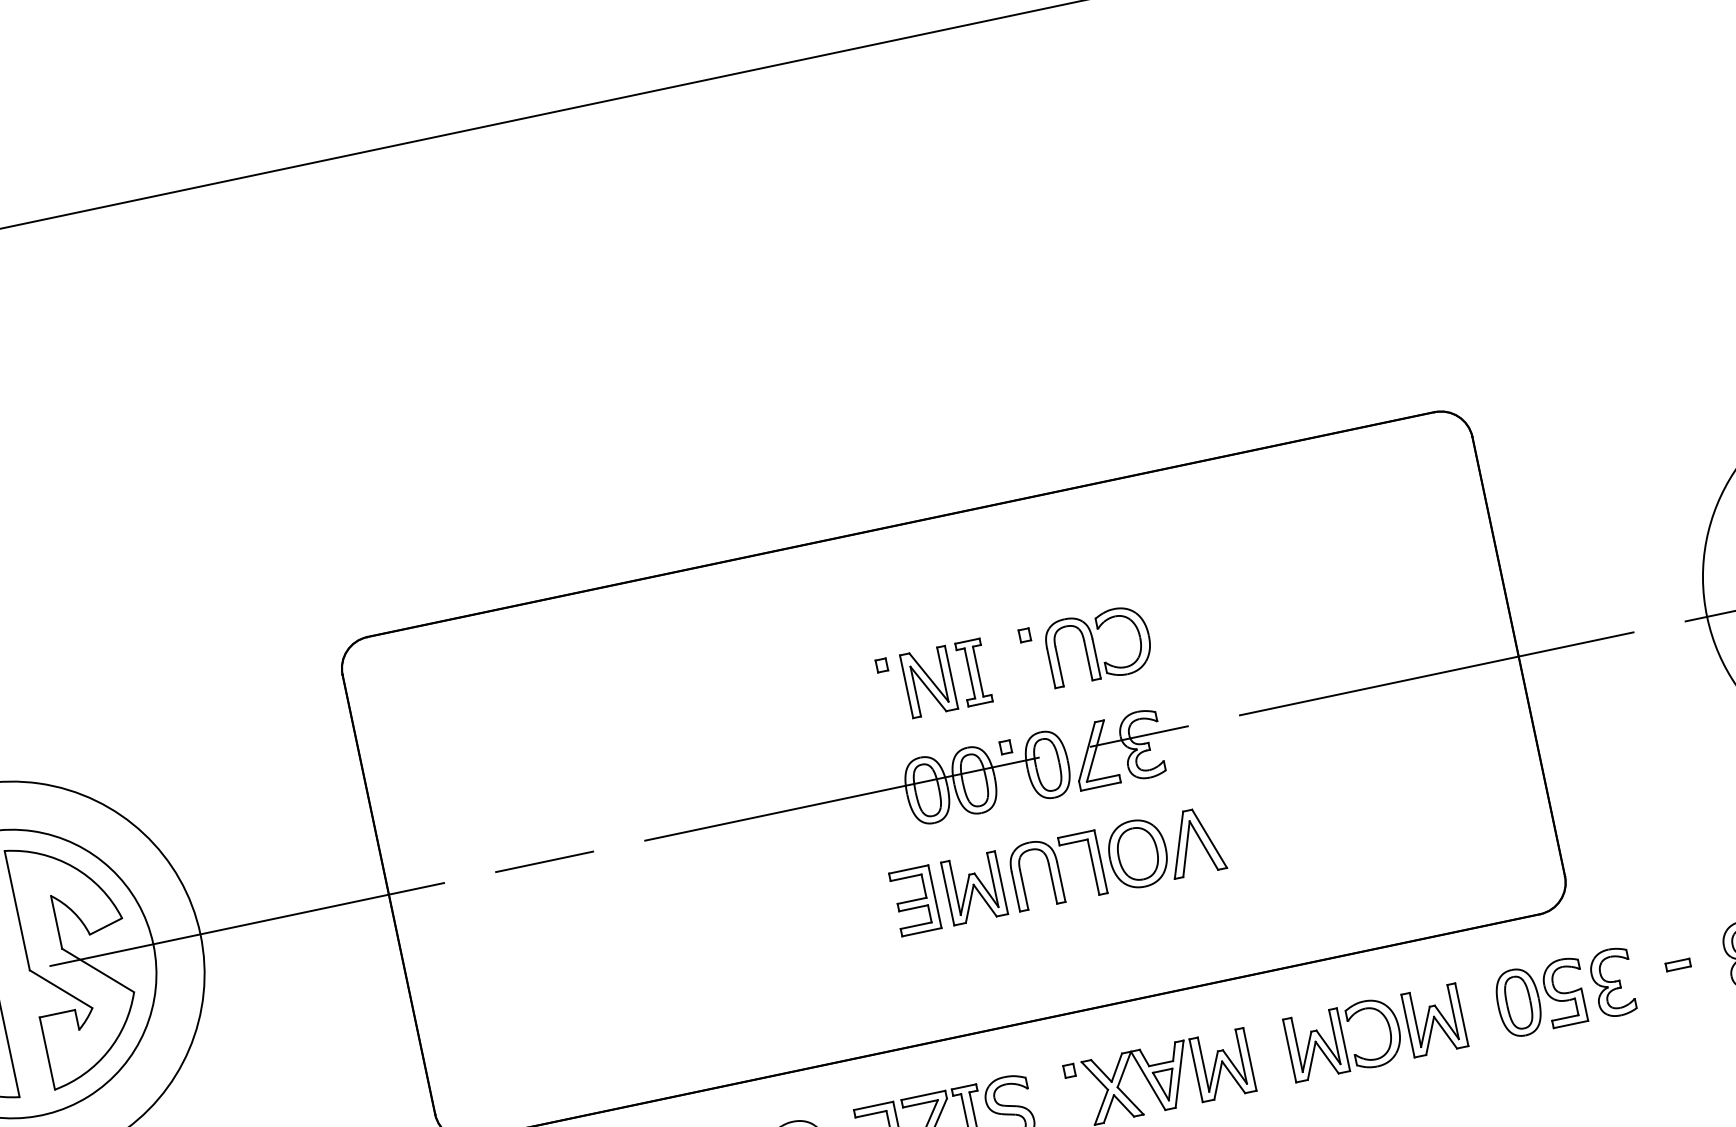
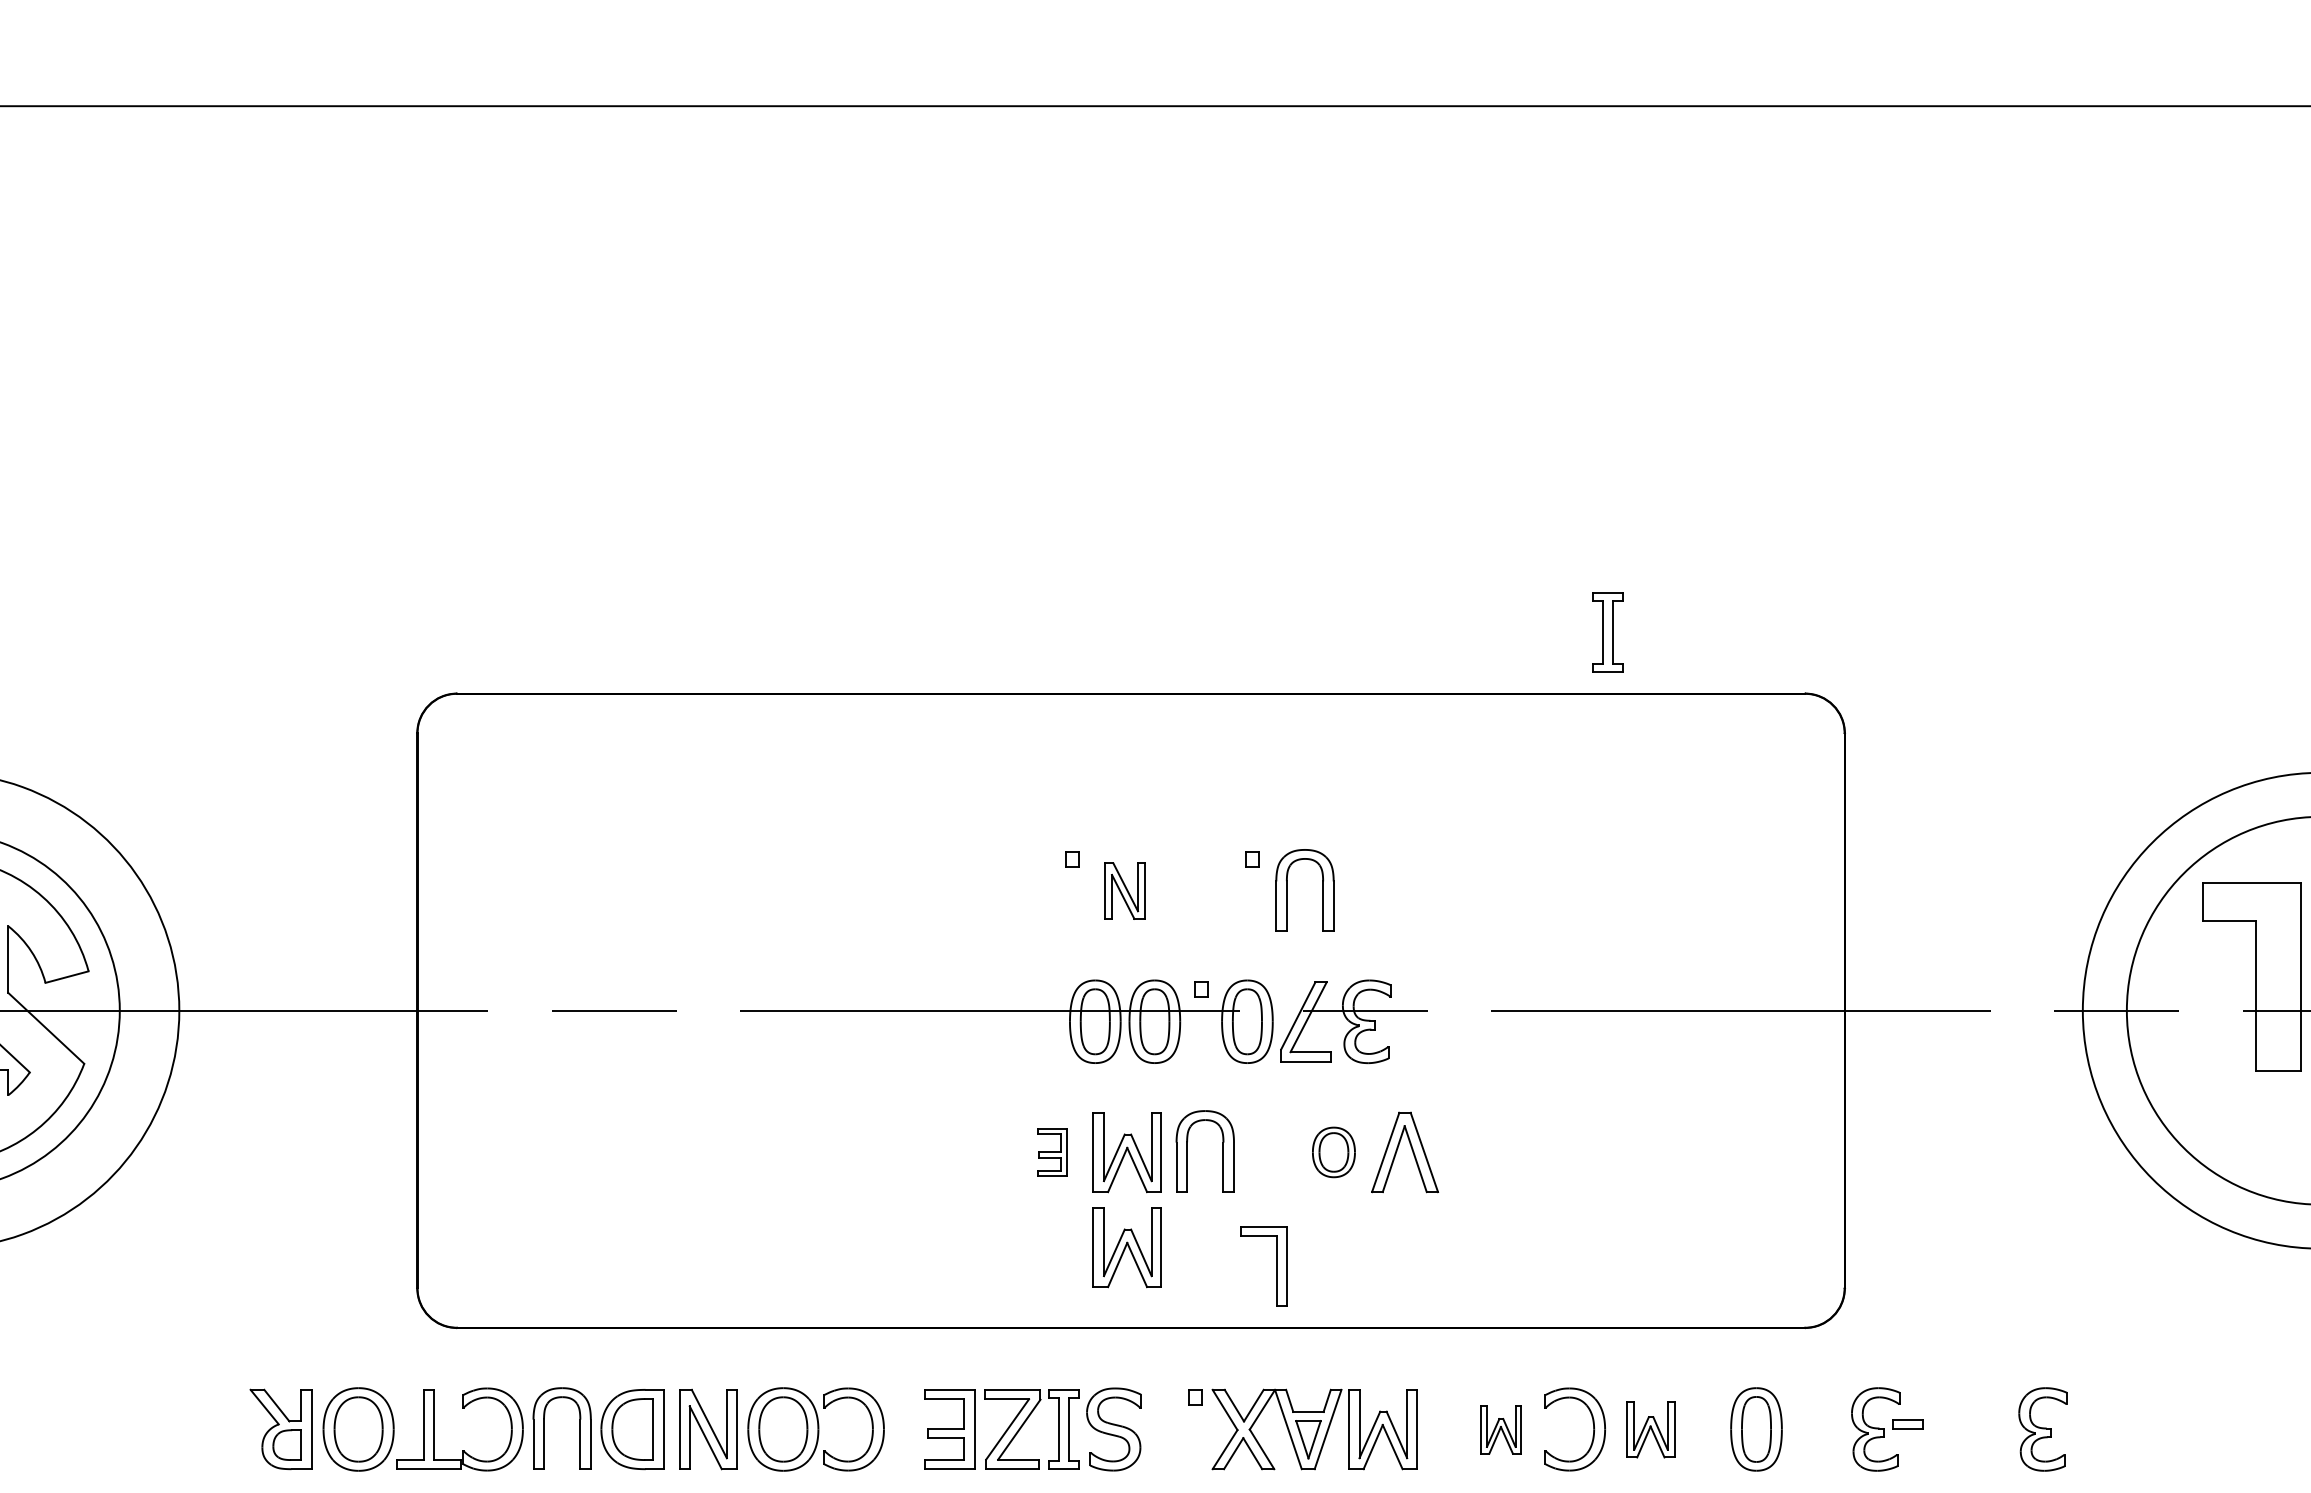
part: (1139, 637) -> (1390, 891), removed
part: (973, 672) -> (1607, 632), moved
part: (928, 681) -> (1124, 890), size x0.7
part: (1137, 854) -> (1333, 1152), size x0.6
part: (1092, 863) -> (1276, 1266), moved
part: (915, 900) -> (1052, 1152), size x0.6
part: (989, 963) -> (1126, 1247), added
part: (1677, 965) -> (1907, 1424), moved
part: (1565, 992) -> (1815, 1428), removed
part: (1434, 1020) -> (1650, 1429), size x0.7
part: (1316, 1045) -> (1500, 1429), size x0.6

